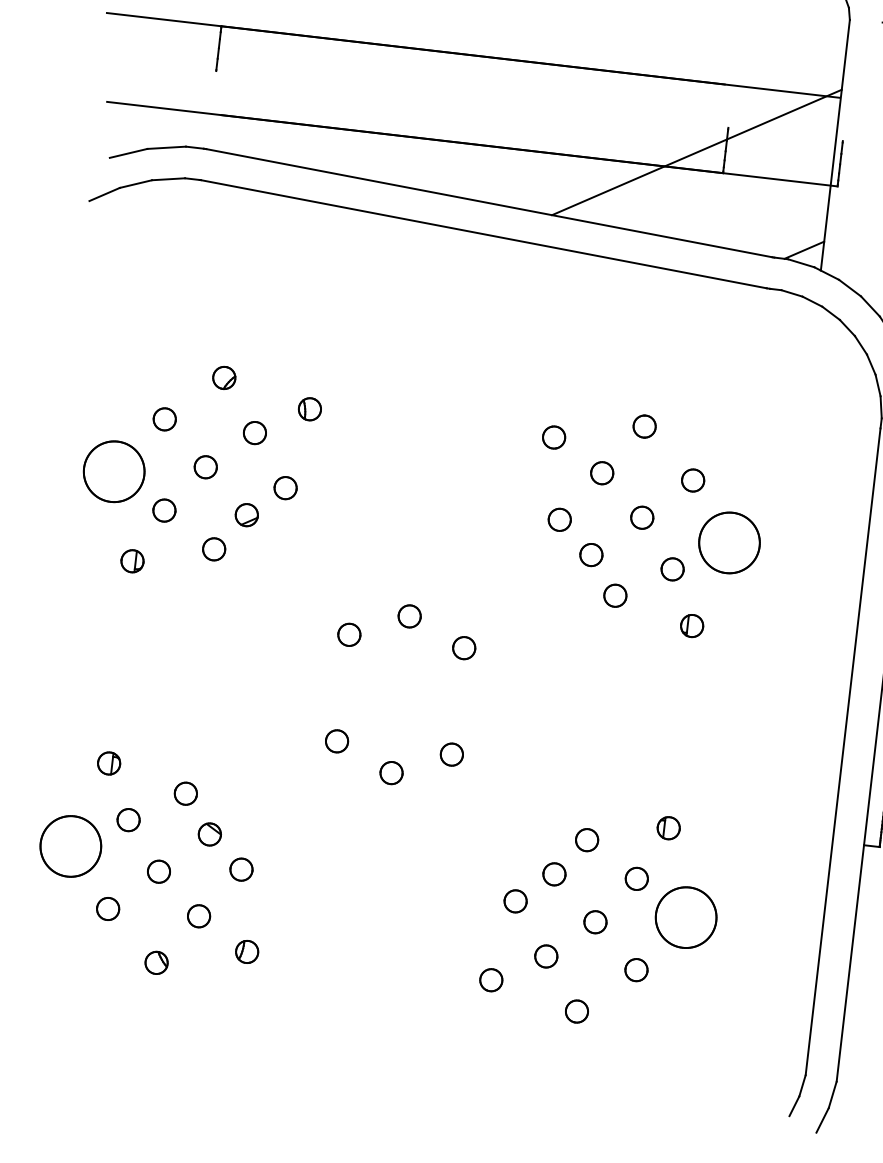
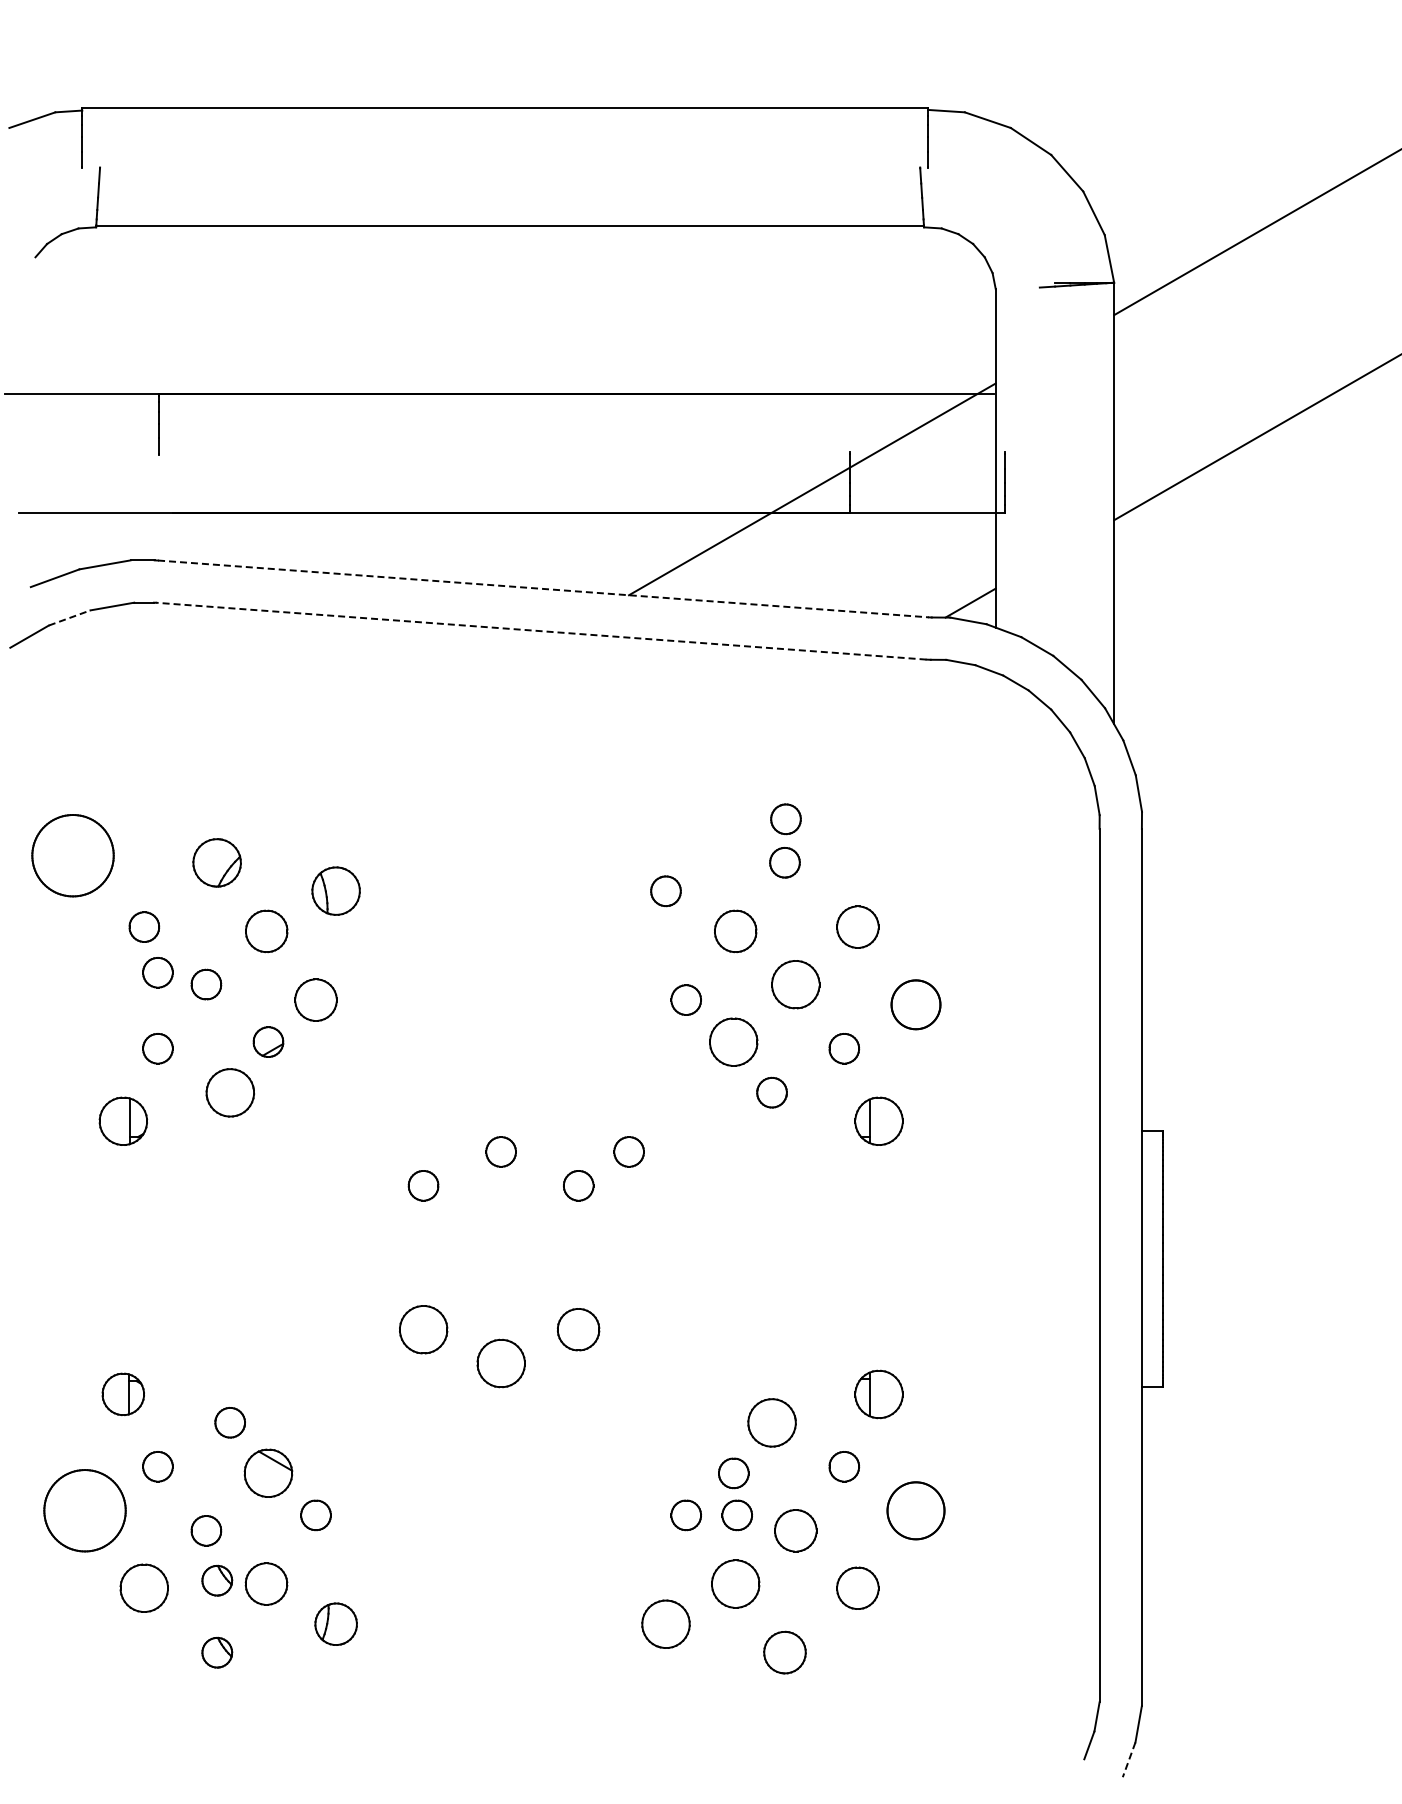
line: (136, 183) -> (70, 617), solid -> dashed
line: (490, 202) -> (544, 588), solid -> dashed
line: (483, 234) -> (540, 631), solid -> dashed
part: (224, 377) -> (217, 862), size x1.6
part: (648, 394) -> (785, 819), added
part: (310, 409) -> (336, 891), size x1.6
part: (254, 433) -> (266, 931), size x1.4
part: (170, 454) -> (157, 972), added
part: (113, 471) -> (72, 855), moved
part: (602, 473) -> (735, 931), size x1.4
part: (692, 480) -> (857, 926), size x1.4
part: (285, 487) -> (315, 999), size x1.4
part: (642, 517) -> (795, 984), size x1.6
part: (729, 542) -> (915, 1004), size x0.6
part: (213, 549) -> (229, 1092), size x1.6
part: (591, 554) -> (733, 1041), size x1.6
part: (132, 560) -> (122, 1120), size x1.6
part: (691, 625) -> (878, 1120), size x1.6
part: (504, 627) -> (628, 1151), added
part: (337, 741) -> (423, 1329), size x1.6
part: (451, 754) -> (578, 1329), size x1.4
part: (108, 762) -> (122, 1393), size x1.4
part: (391, 773) -> (500, 1363), size x1.6
part: (668, 827) -> (878, 1393), size x1.6
part: (209, 834) -> (268, 1473), size x1.6
part: (586, 839) -> (771, 1422), size x1.6
part: (552, 905) -> (736, 1515), added
part: (108, 909) -> (144, 1588), size x1.6
part: (162, 909) -> (217, 1580), added
part: (198, 915) -> (266, 1583), size x1.4
part: (685, 917) -> (915, 1510), size x0.7
part: (595, 921) -> (795, 1530), size x1.4
part: (247, 951) -> (336, 1623), size x1.4
part: (546, 956) -> (735, 1583), size x1.6
part: (636, 970) -> (857, 1588), size x1.4
part: (491, 979) -> (665, 1623), size x1.6
part: (576, 1011) -> (784, 1652), size x1.4
line: (822, 1120) -> (1128, 1760), solid -> dashed

